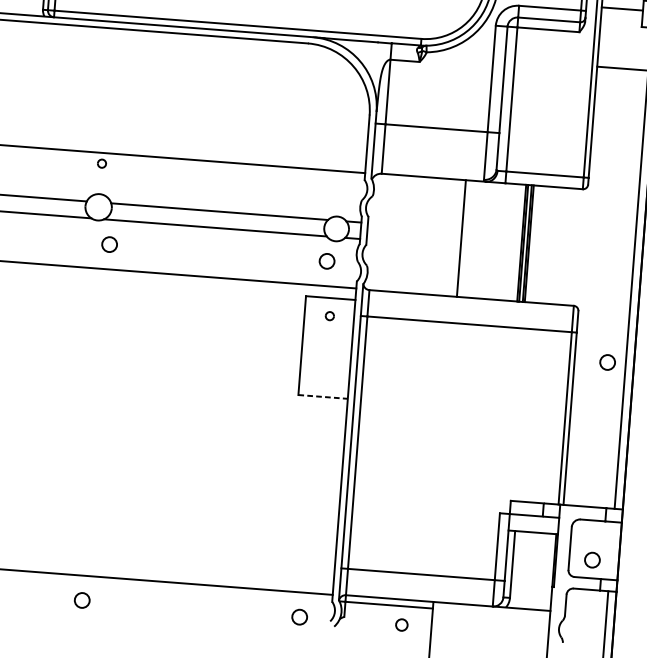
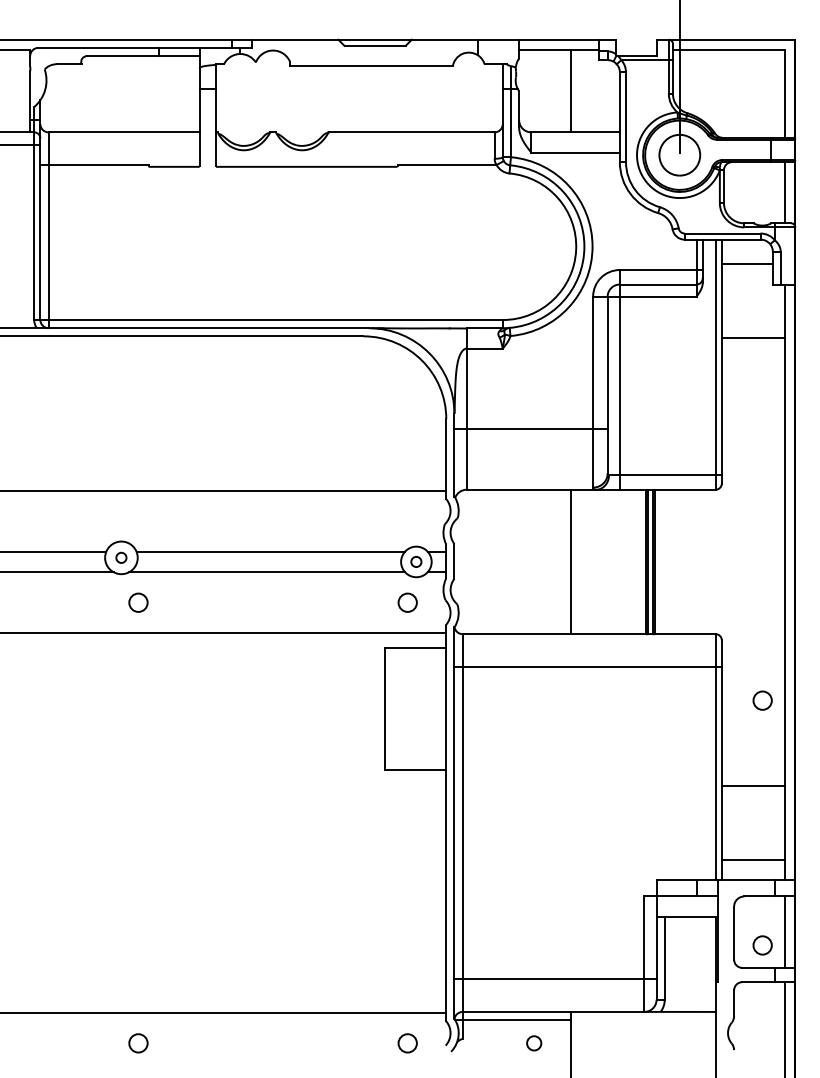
part: (102, 163) -> (121, 557), moved
part: (330, 315) -> (416, 561), moved
line: (322, 397) -> (415, 770), dashed -> solid
line: (594, 431) -> (753, 786), added
line: (590, 490) -> (753, 859), added
line: (611, 550) -> (785, 931), added

